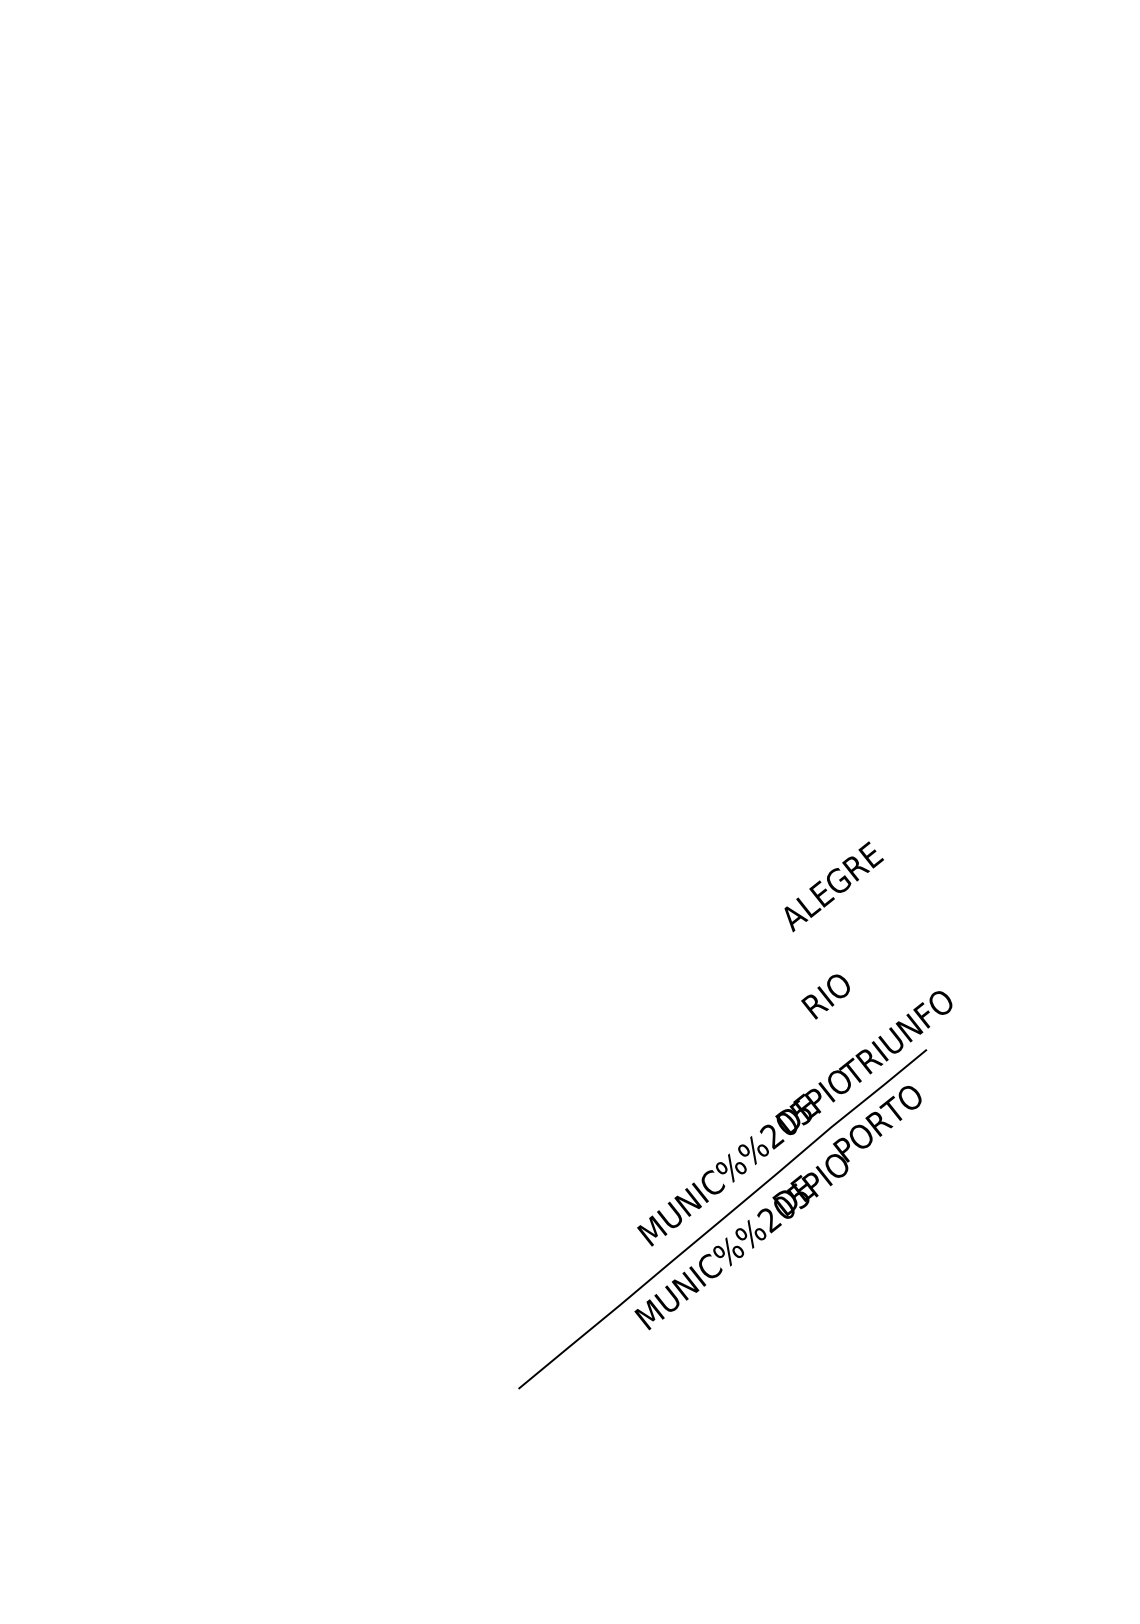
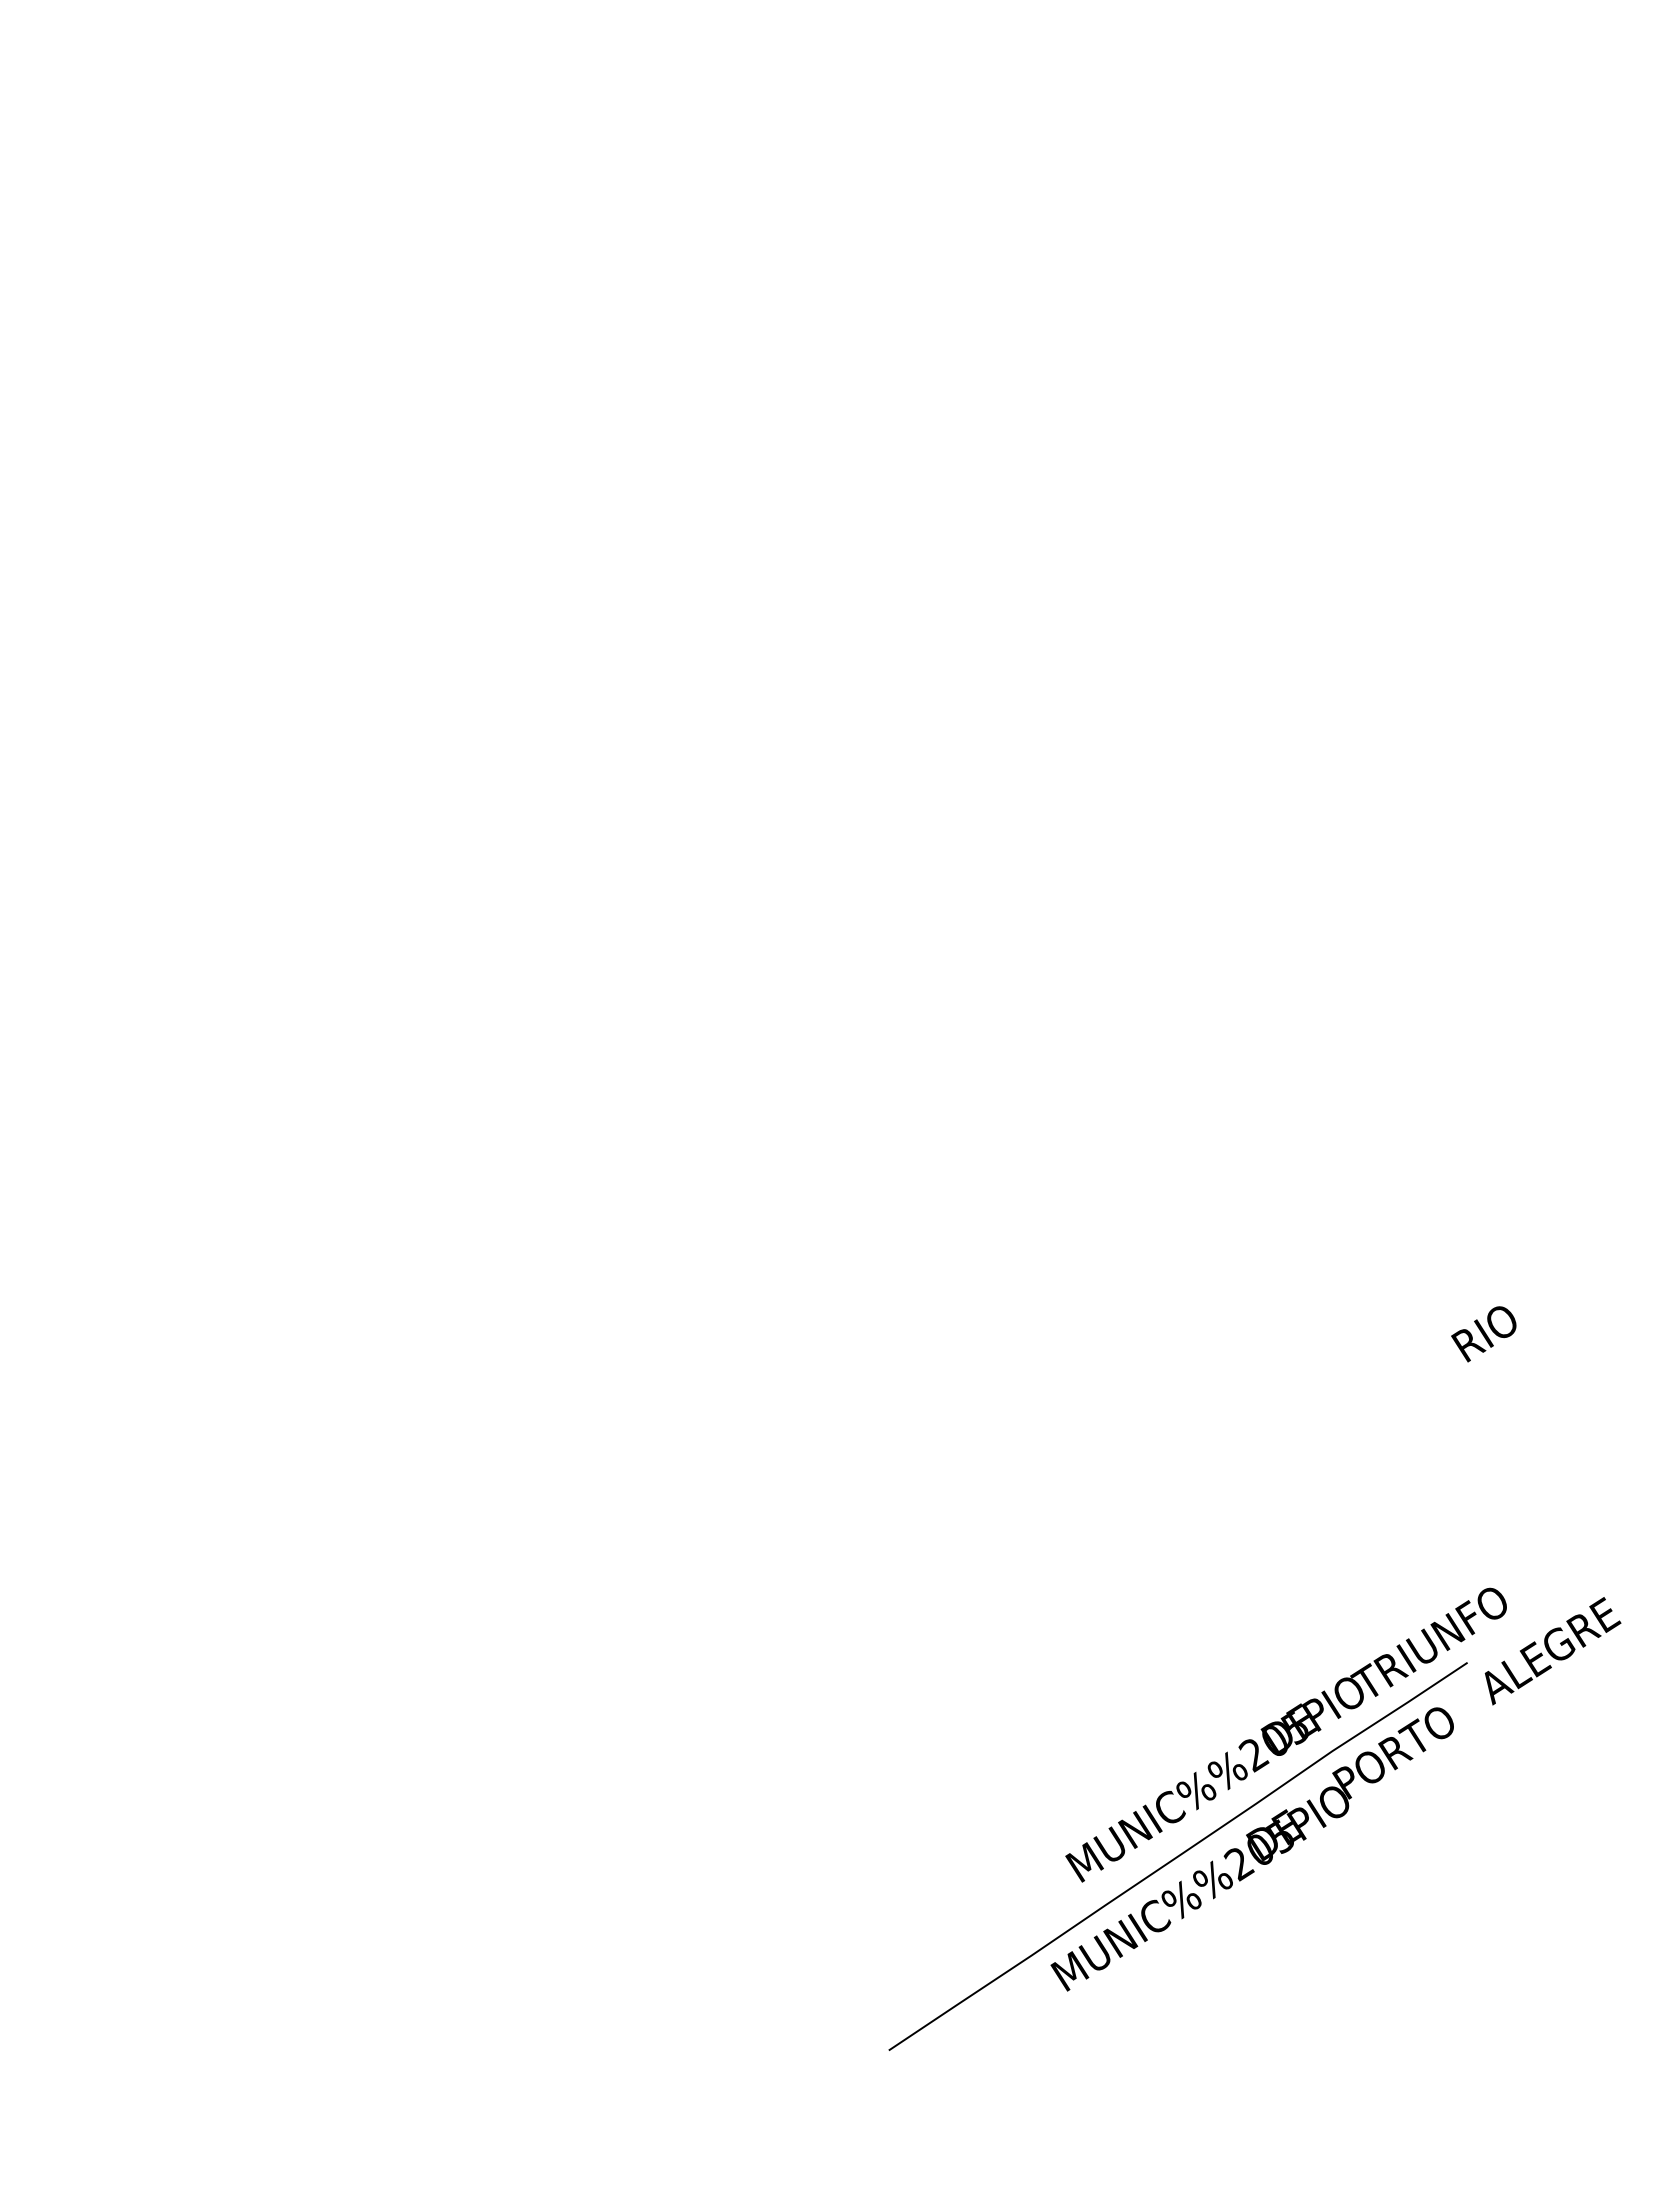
text: (834, 886) -> (1552, 1651), moved
text: (825, 997) -> (1483, 1334), moved

